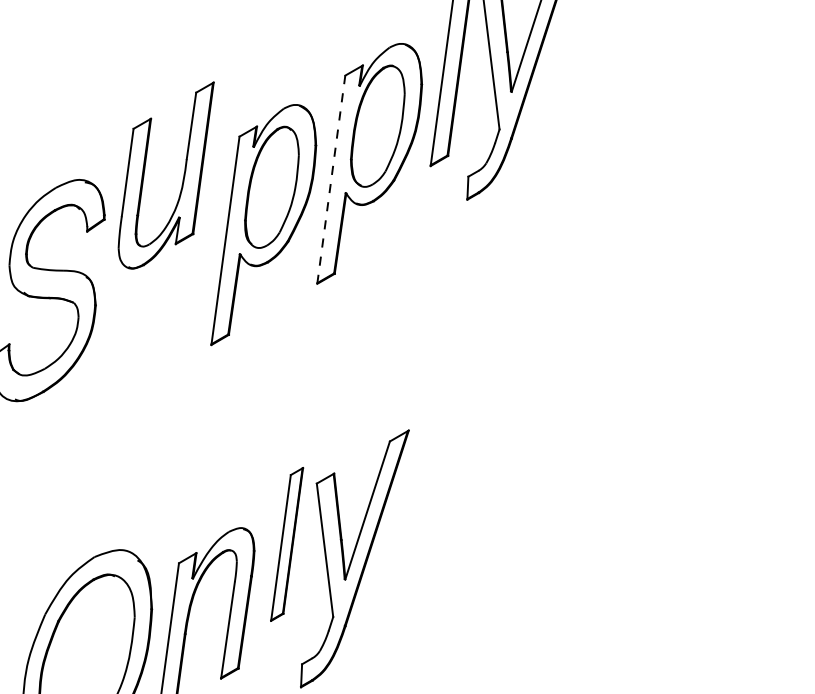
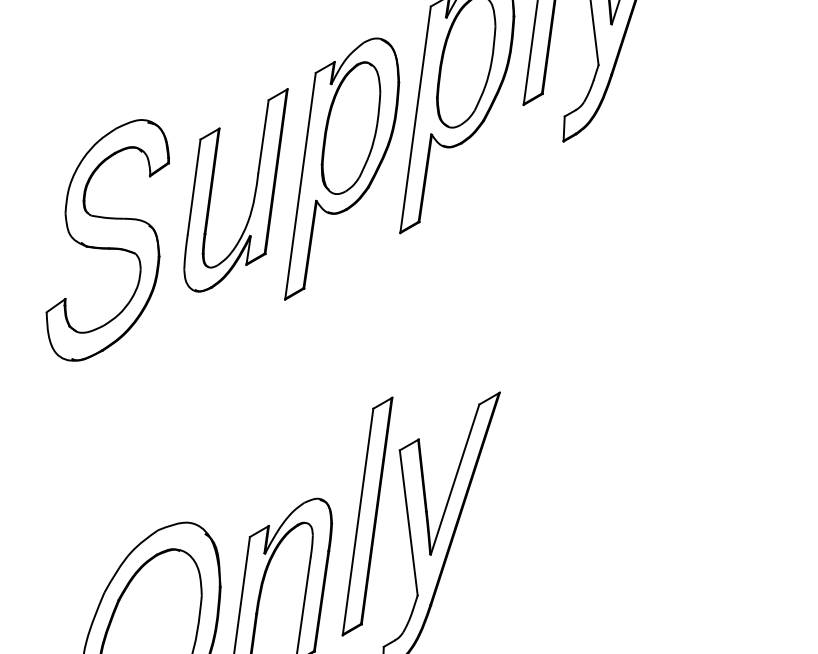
part: (182, 179) -> (253, 194), moved
line: (331, 179) -> (415, 119), dashed -> solid
part: (286, 544) -> (366, 516), size x1.43

